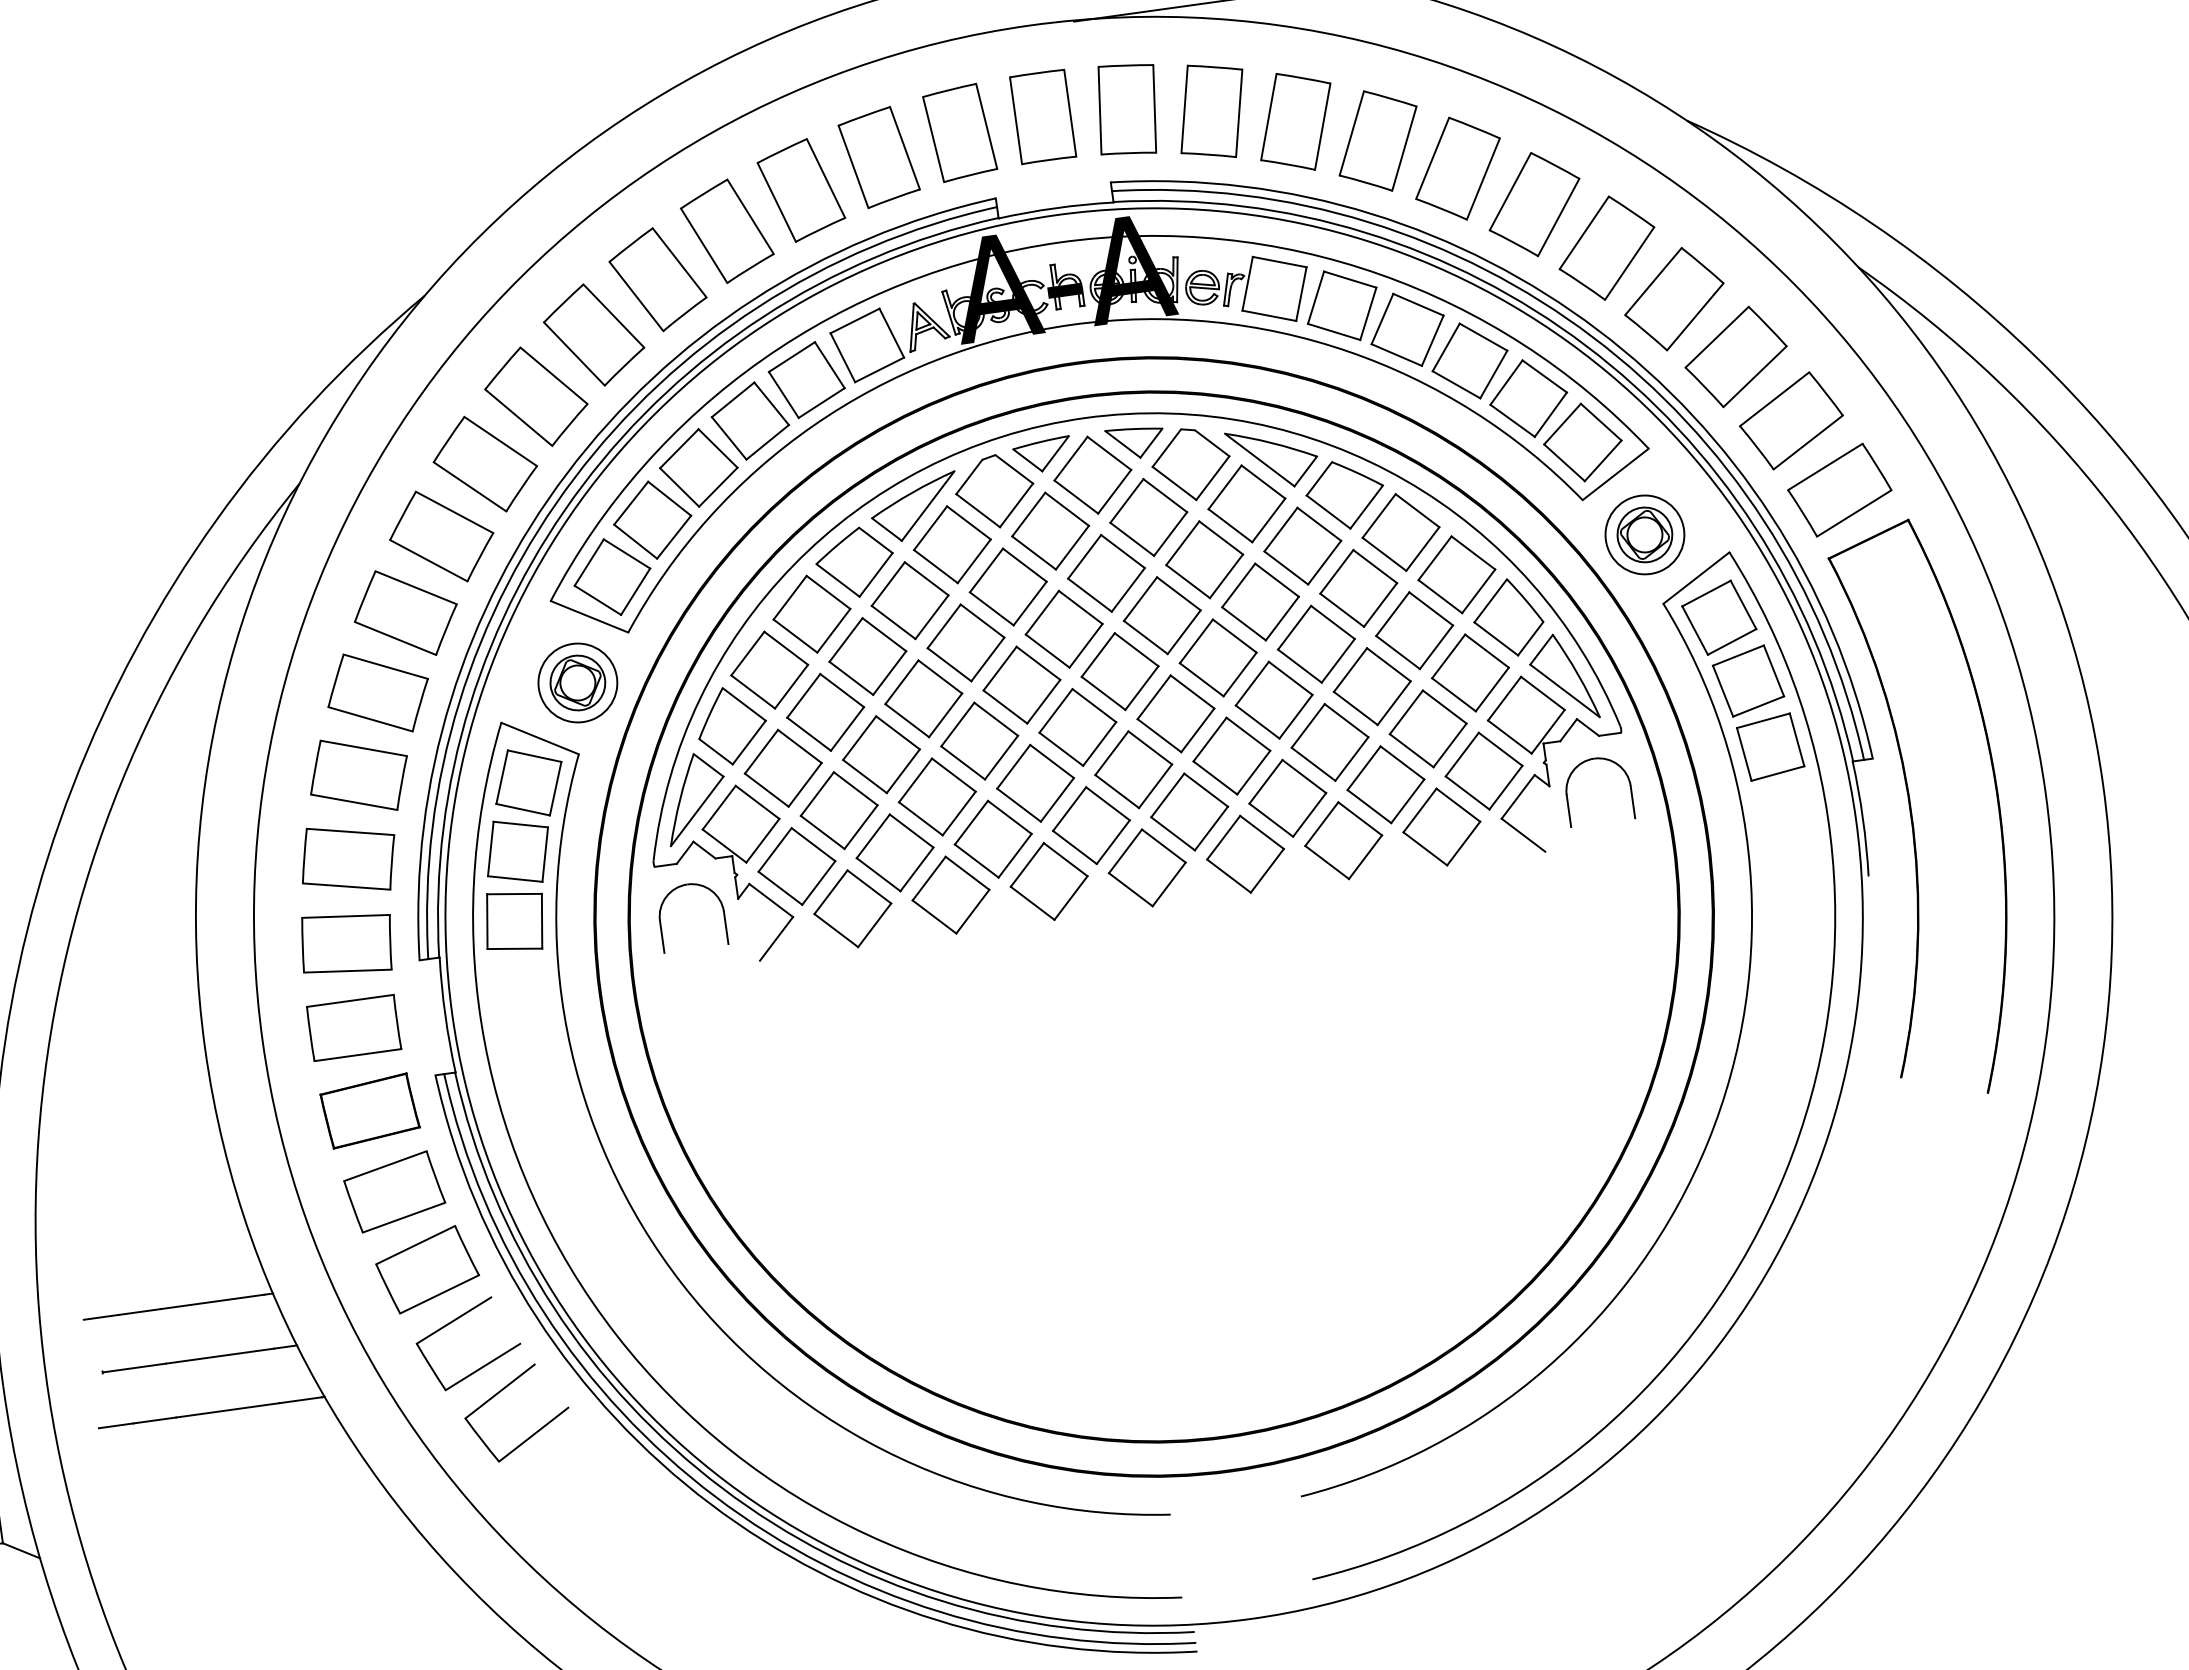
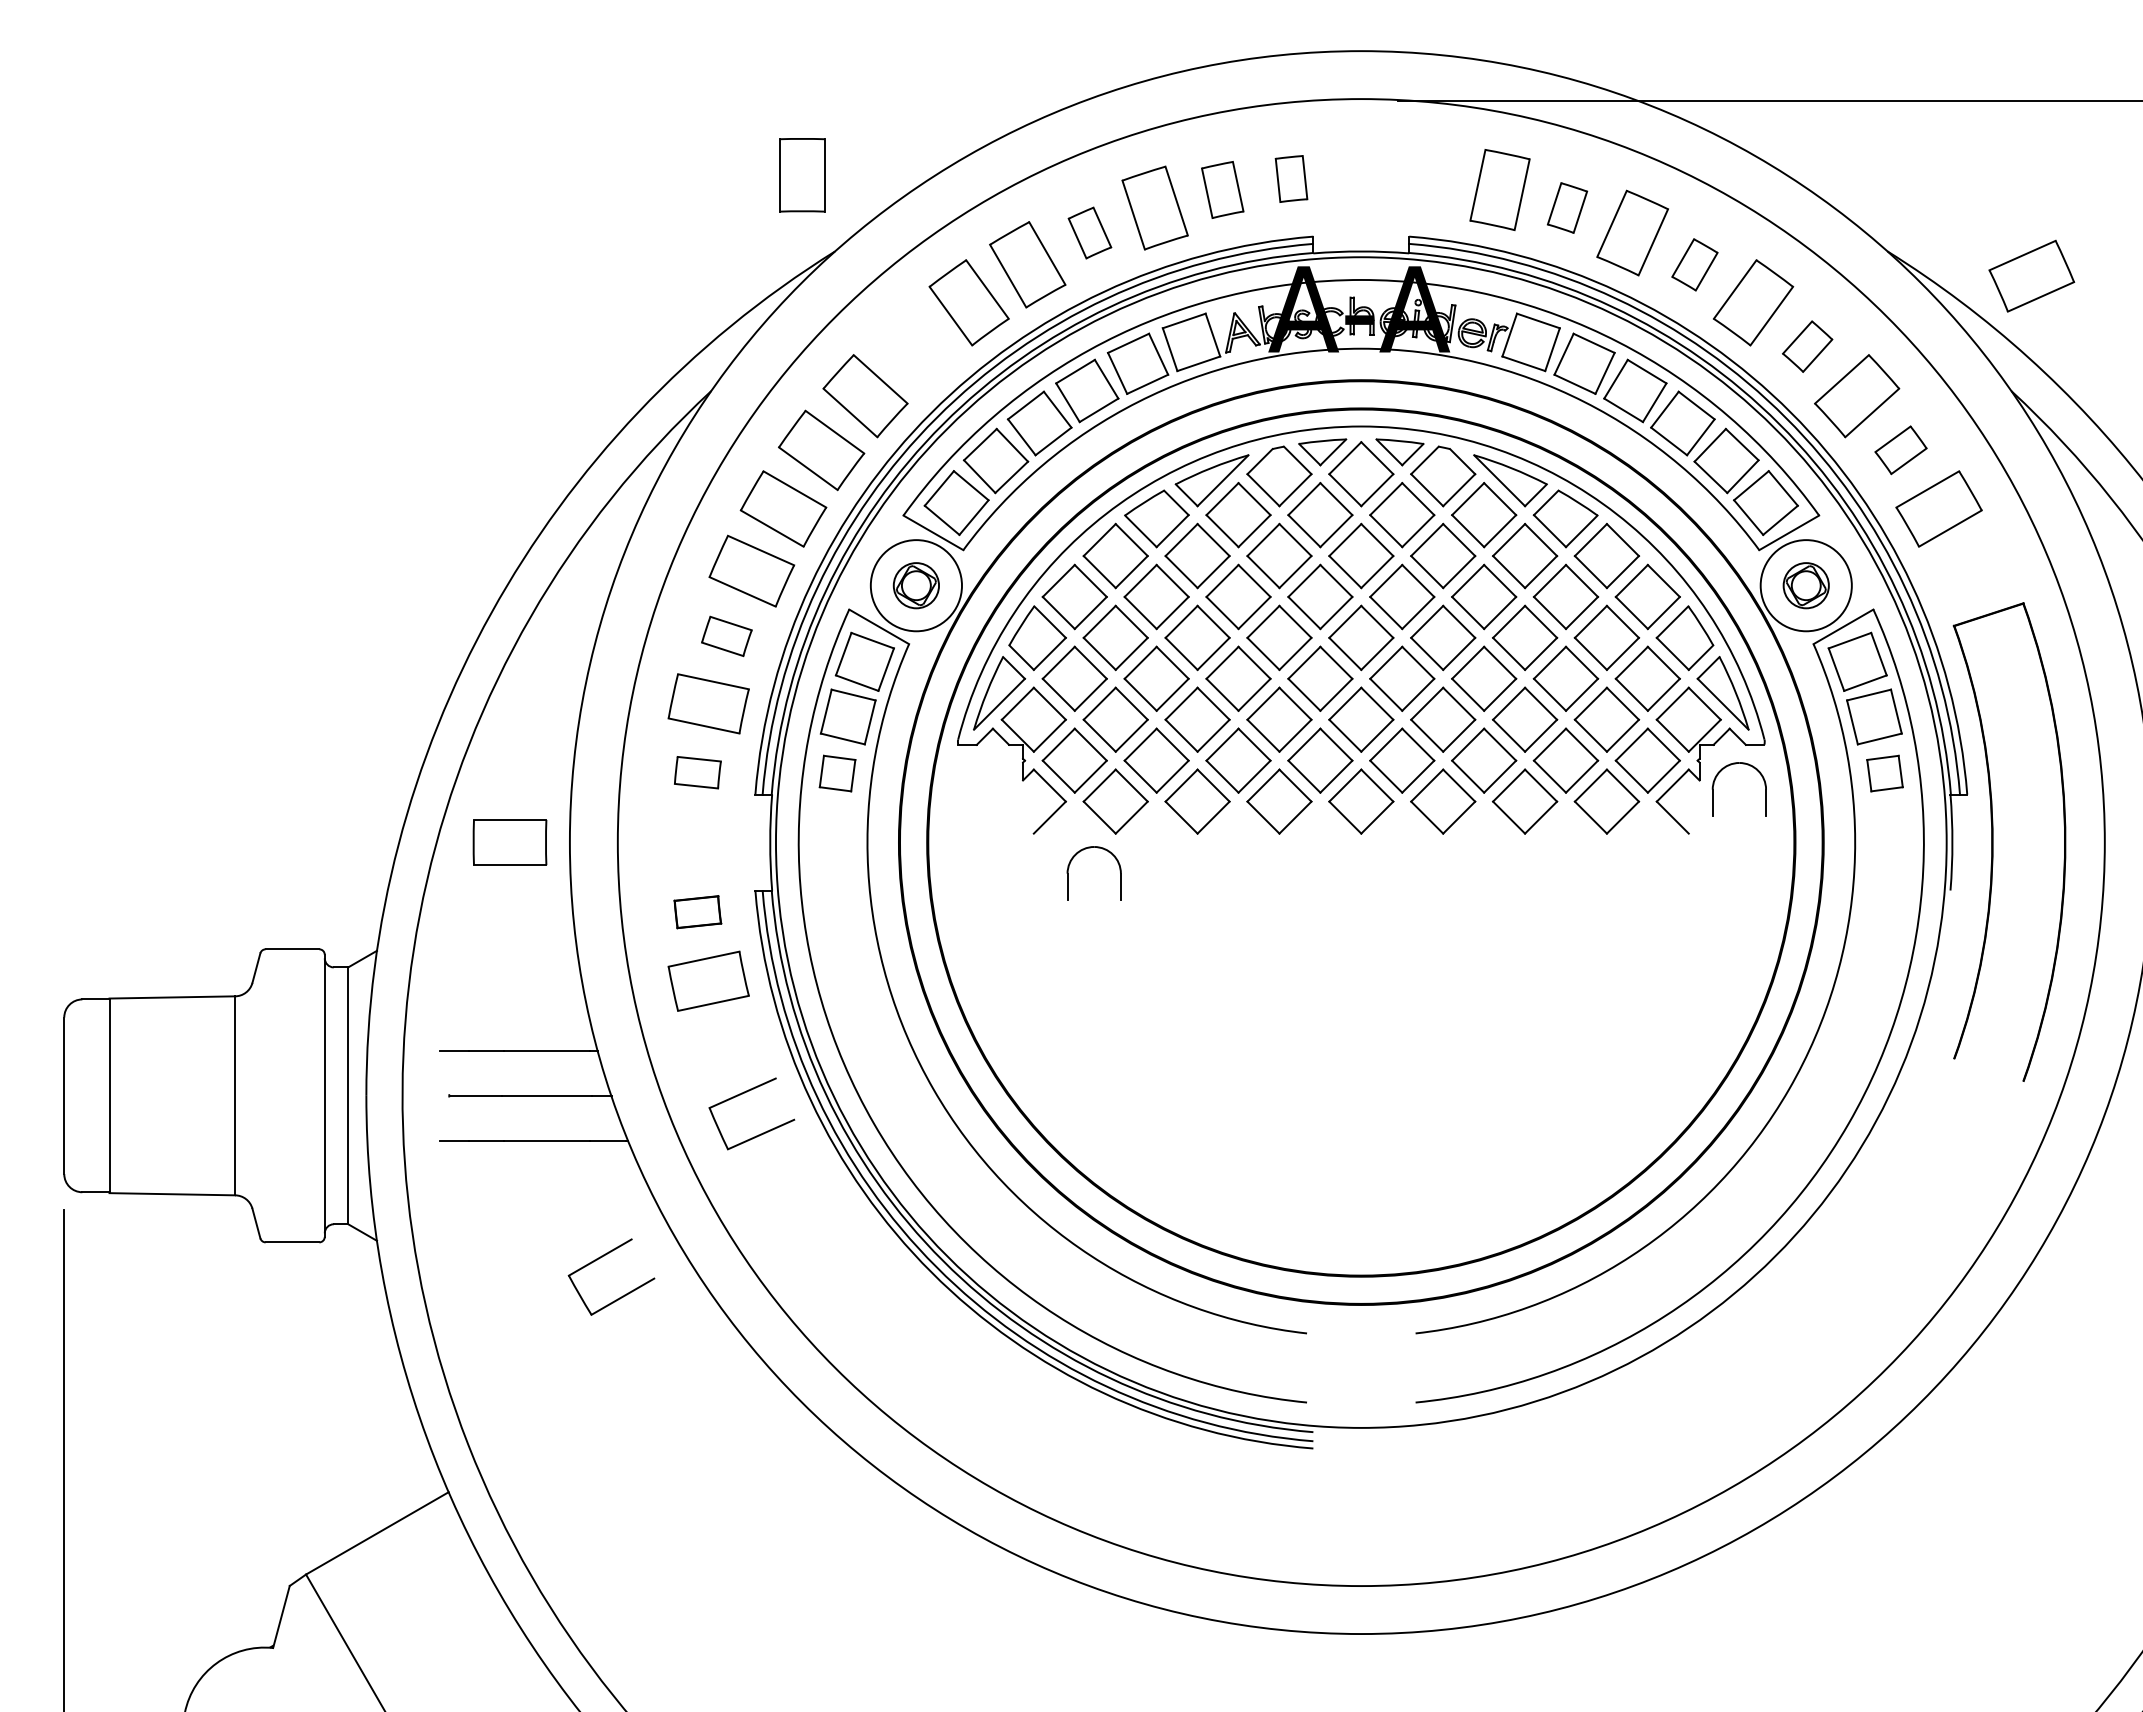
part: (1126, 109) -> (1430, 178), removed
part: (1043, 117) -> (802, 175), moved
part: (1295, 121) -> (1567, 207), size x0.6
part: (959, 132) -> (1291, 178), size x0.6
part: (879, 156) -> (1222, 189), size x0.7
part: (1457, 168) -> (1694, 264), size x0.6
part: (726, 230) -> (1089, 232), size x0.6
part: (1606, 247) -> (1807, 346), size x0.6
part: (1735, 355) -> (1900, 449), size x0.6
part: (535, 396) -> (914, 346), removed
part: (1839, 489) -> (2031, 275), moved
circle: (1643, 534) -> (1805, 585), size x1.4
circle: (576, 682) -> (915, 585), size x1.4
part: (1769, 747) -> (1884, 773), size x0.7
part: (358, 775) -> (726, 636), size x0.6
part: (661, 914) -> (1069, 868), moved
part: (514, 921) -> (837, 773), size x0.7
part: (346, 943) -> (697, 772), size x0.6
part: (353, 1028) -> (509, 842), moved
part: (369, 1110) -> (697, 911), size x0.6
part: (427, 1269) -> (726, 1048), removed
part: (499, 1393) -> (599, 1259), moved

